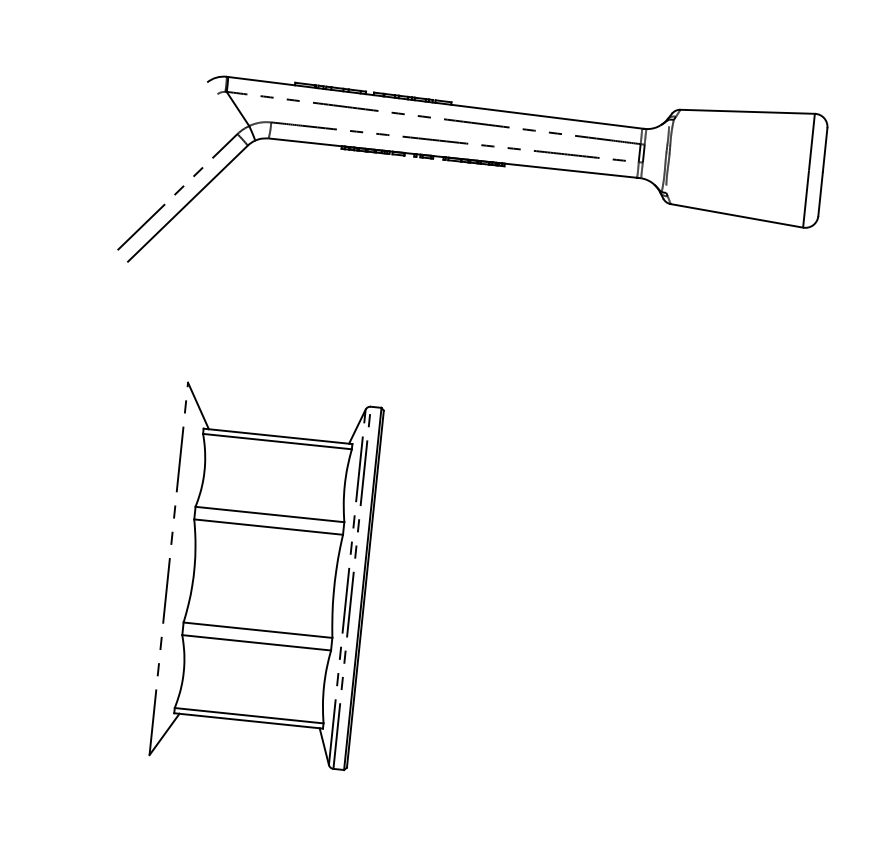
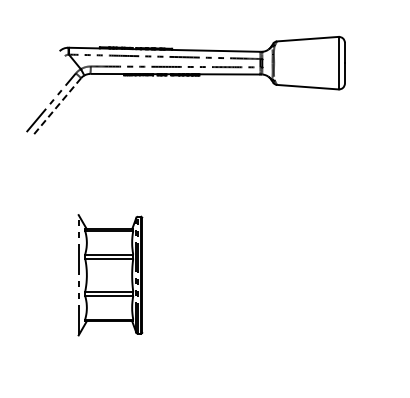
line: (187, 203) -> (56, 107), solid -> dashed
part: (267, 579) -> (110, 275), size x0.7

